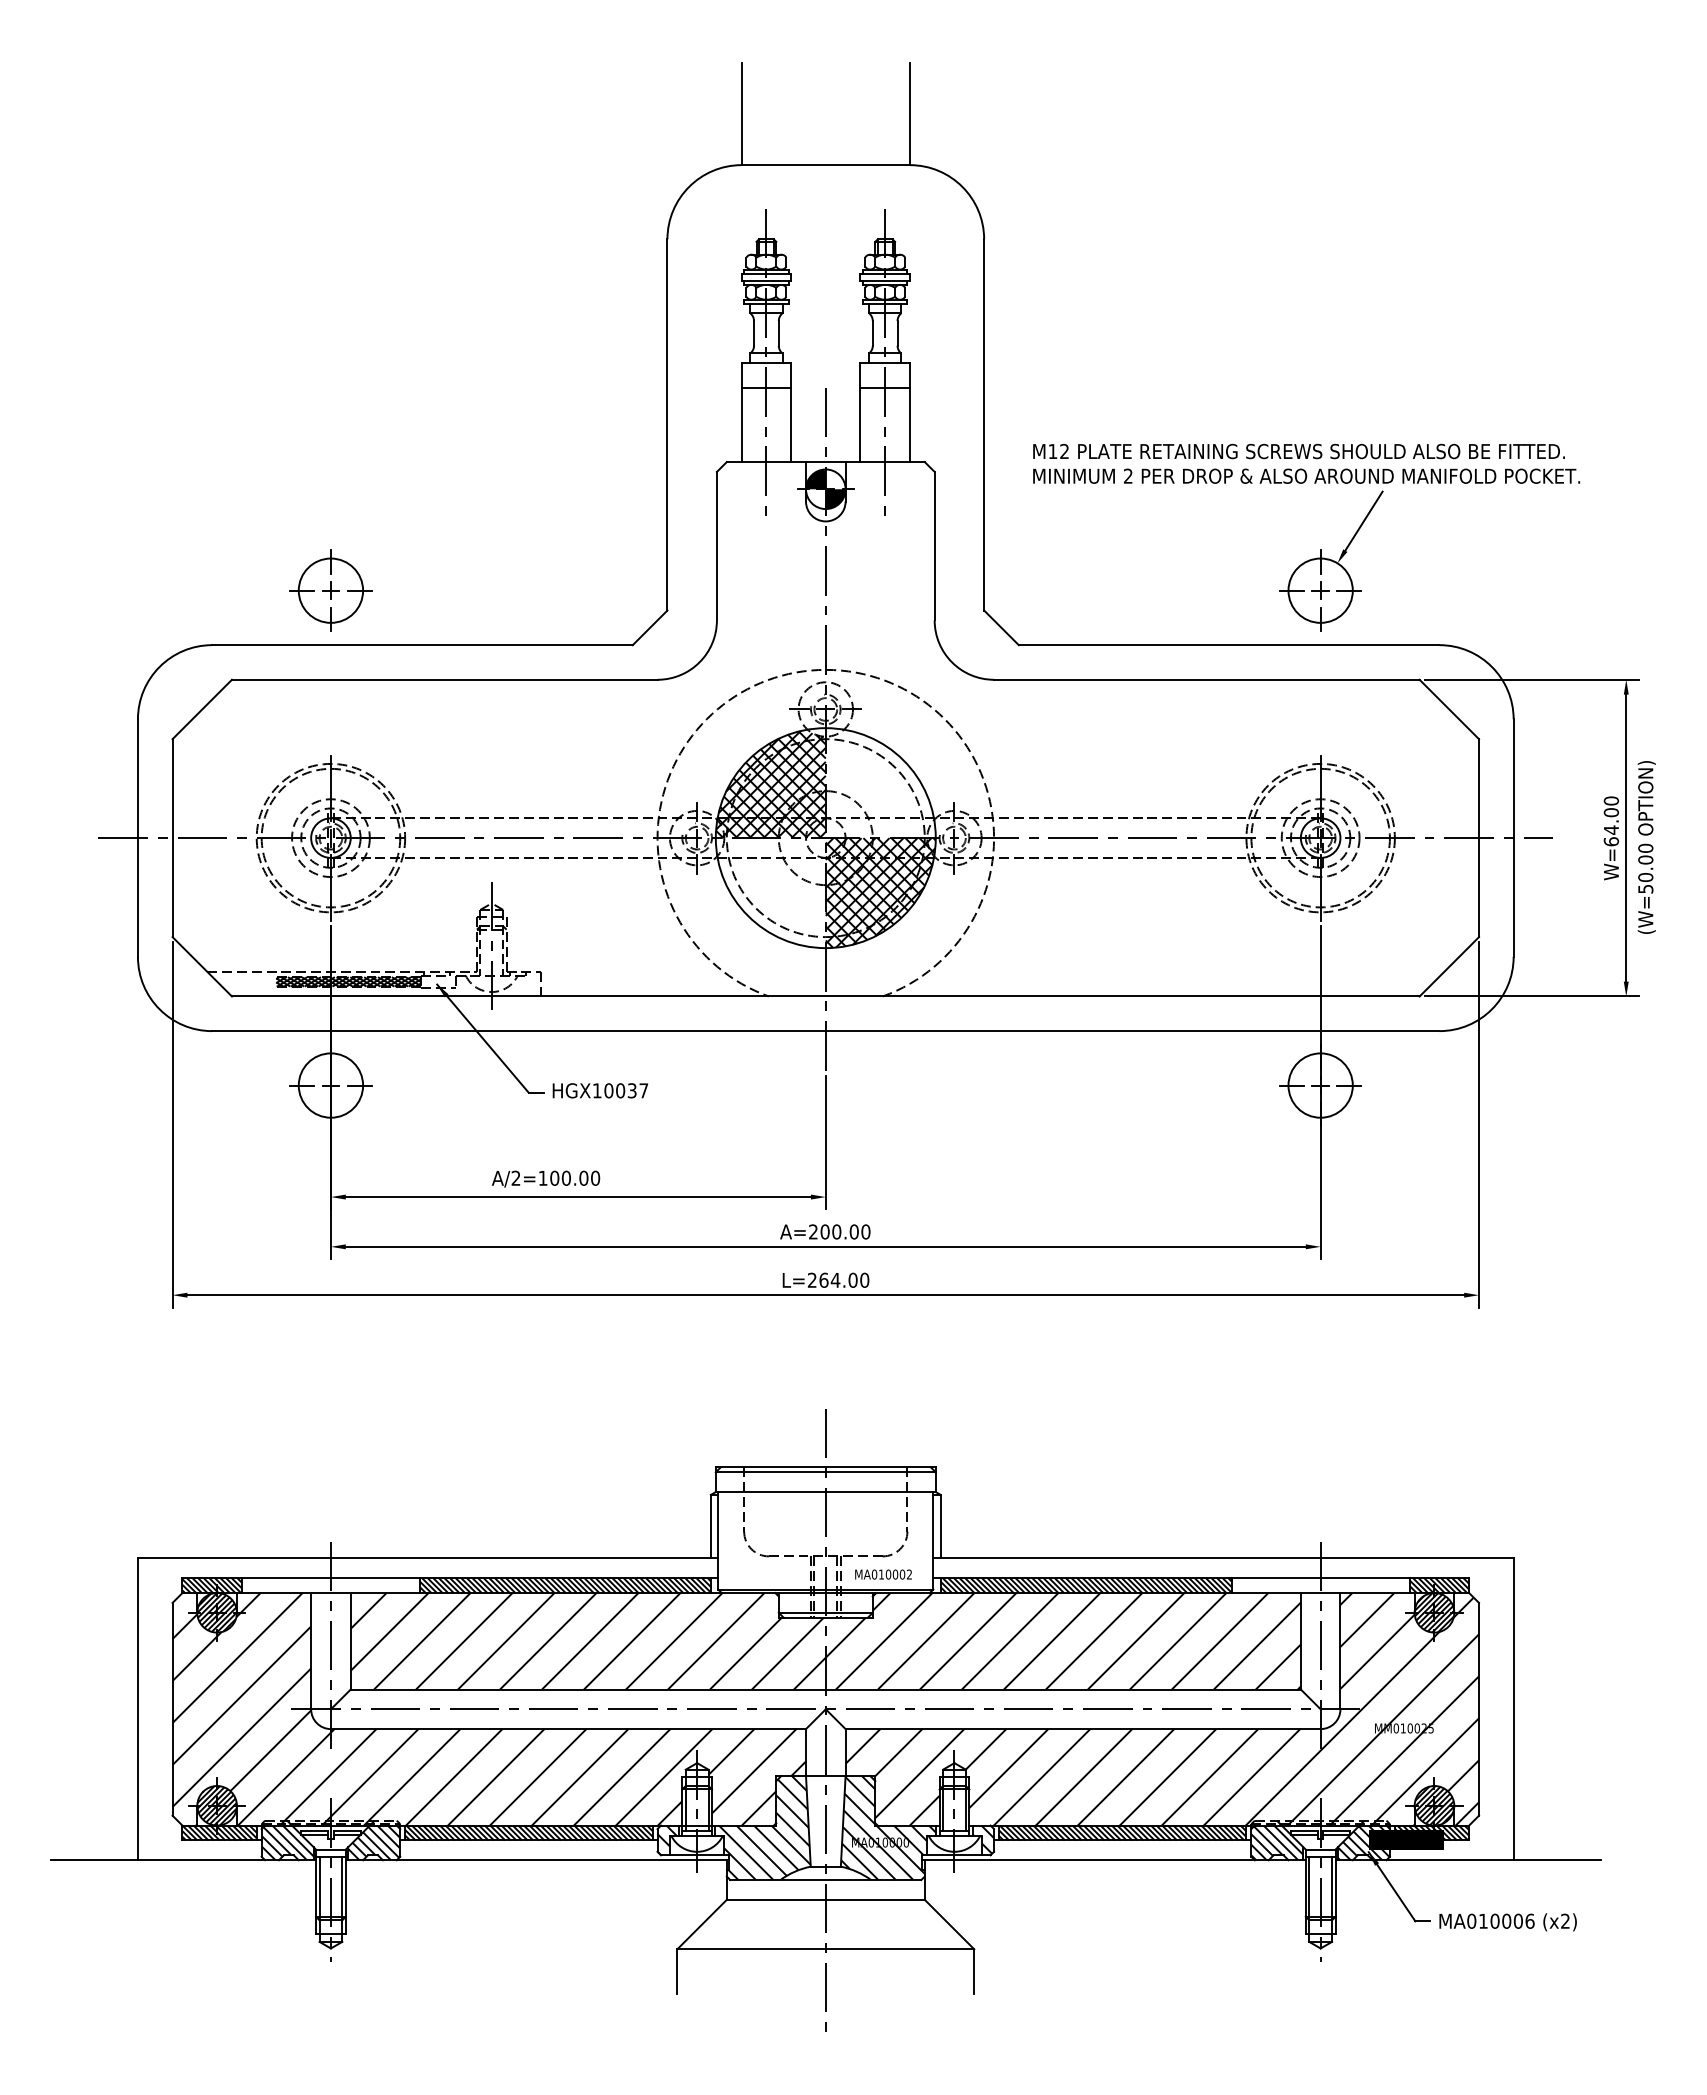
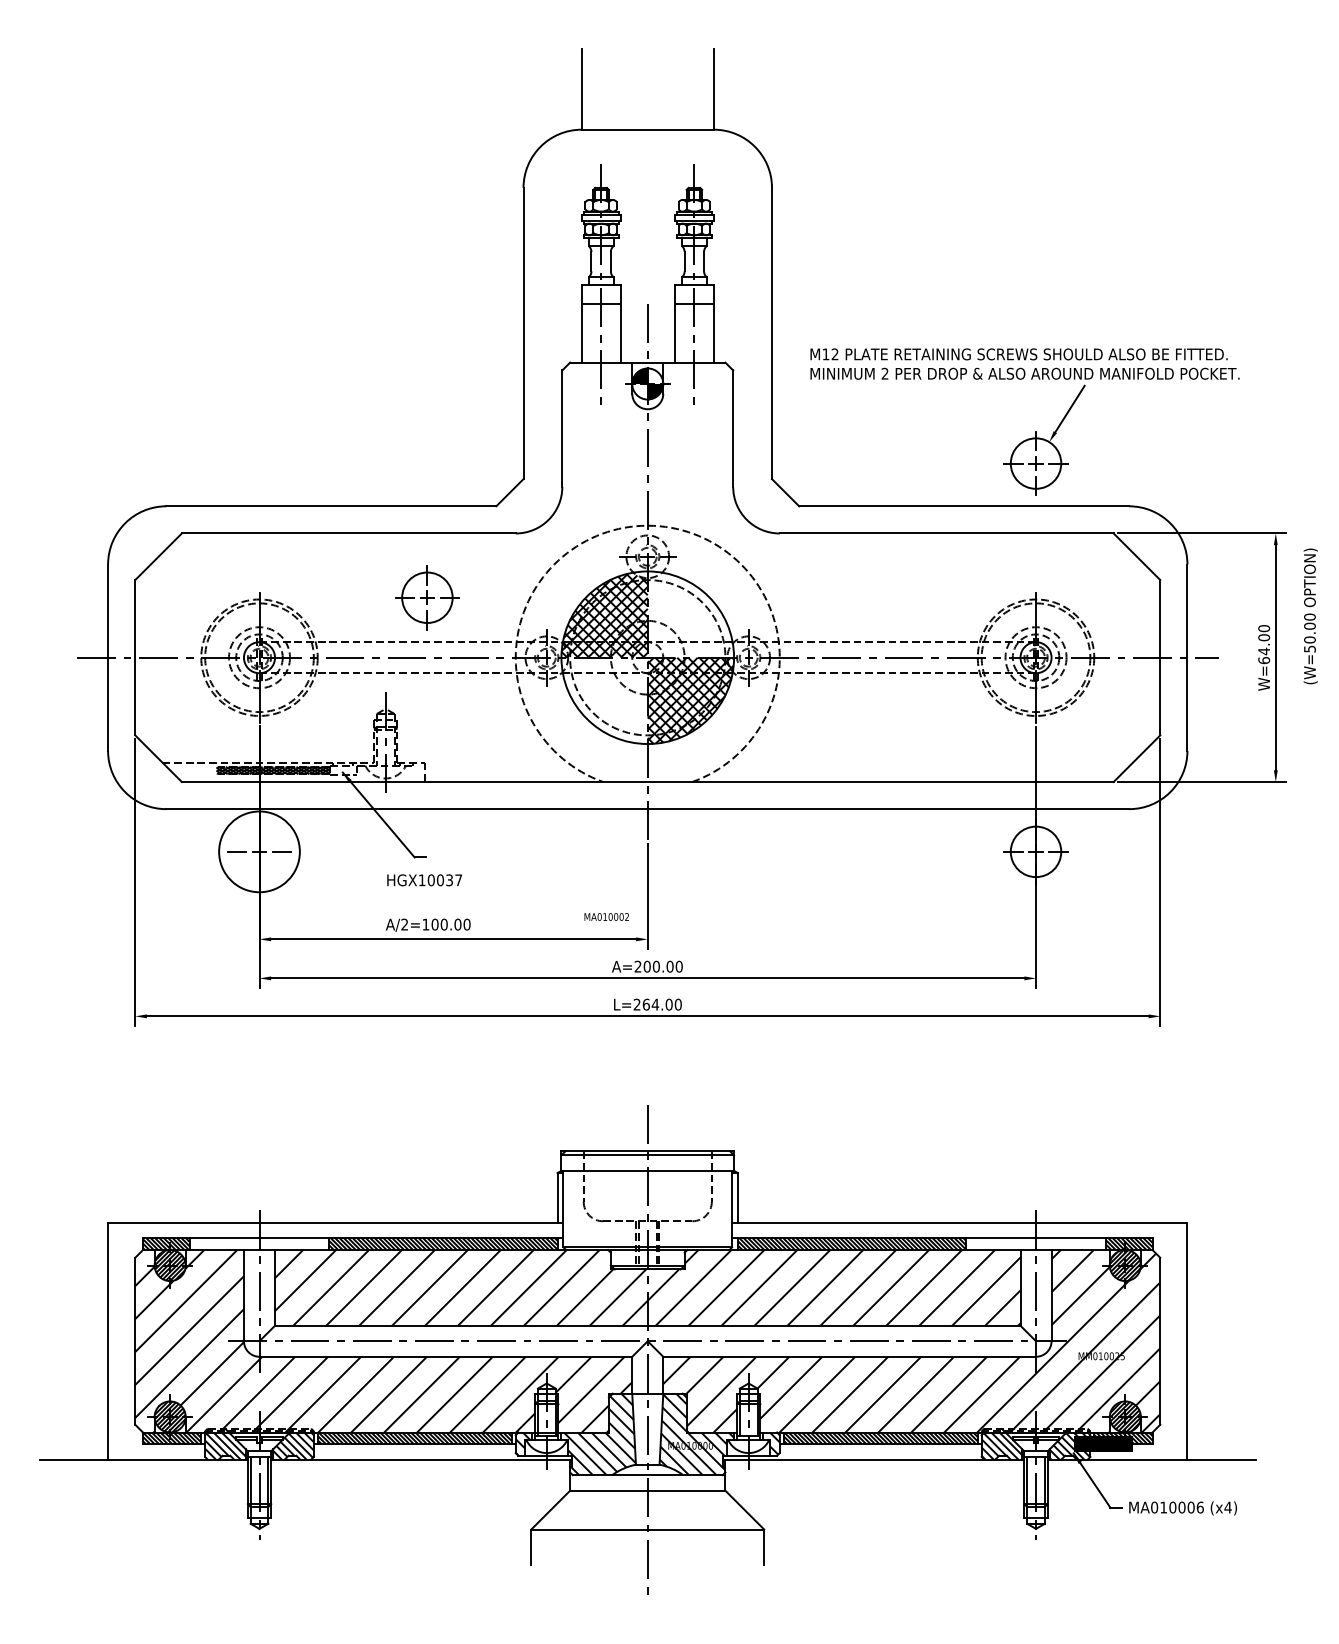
part: (330, 590) -> (427, 597), moved
text: (1646, 847) -> (1310, 616), moved
circle: (330, 1085) -> (259, 851), size x1.6
text: (600, 1090) -> (424, 880), moved
text: (883, 1574) -> (606, 916), moved
text: (1565, 1920) -> (1228, 1506), (x2) -> (x4)

